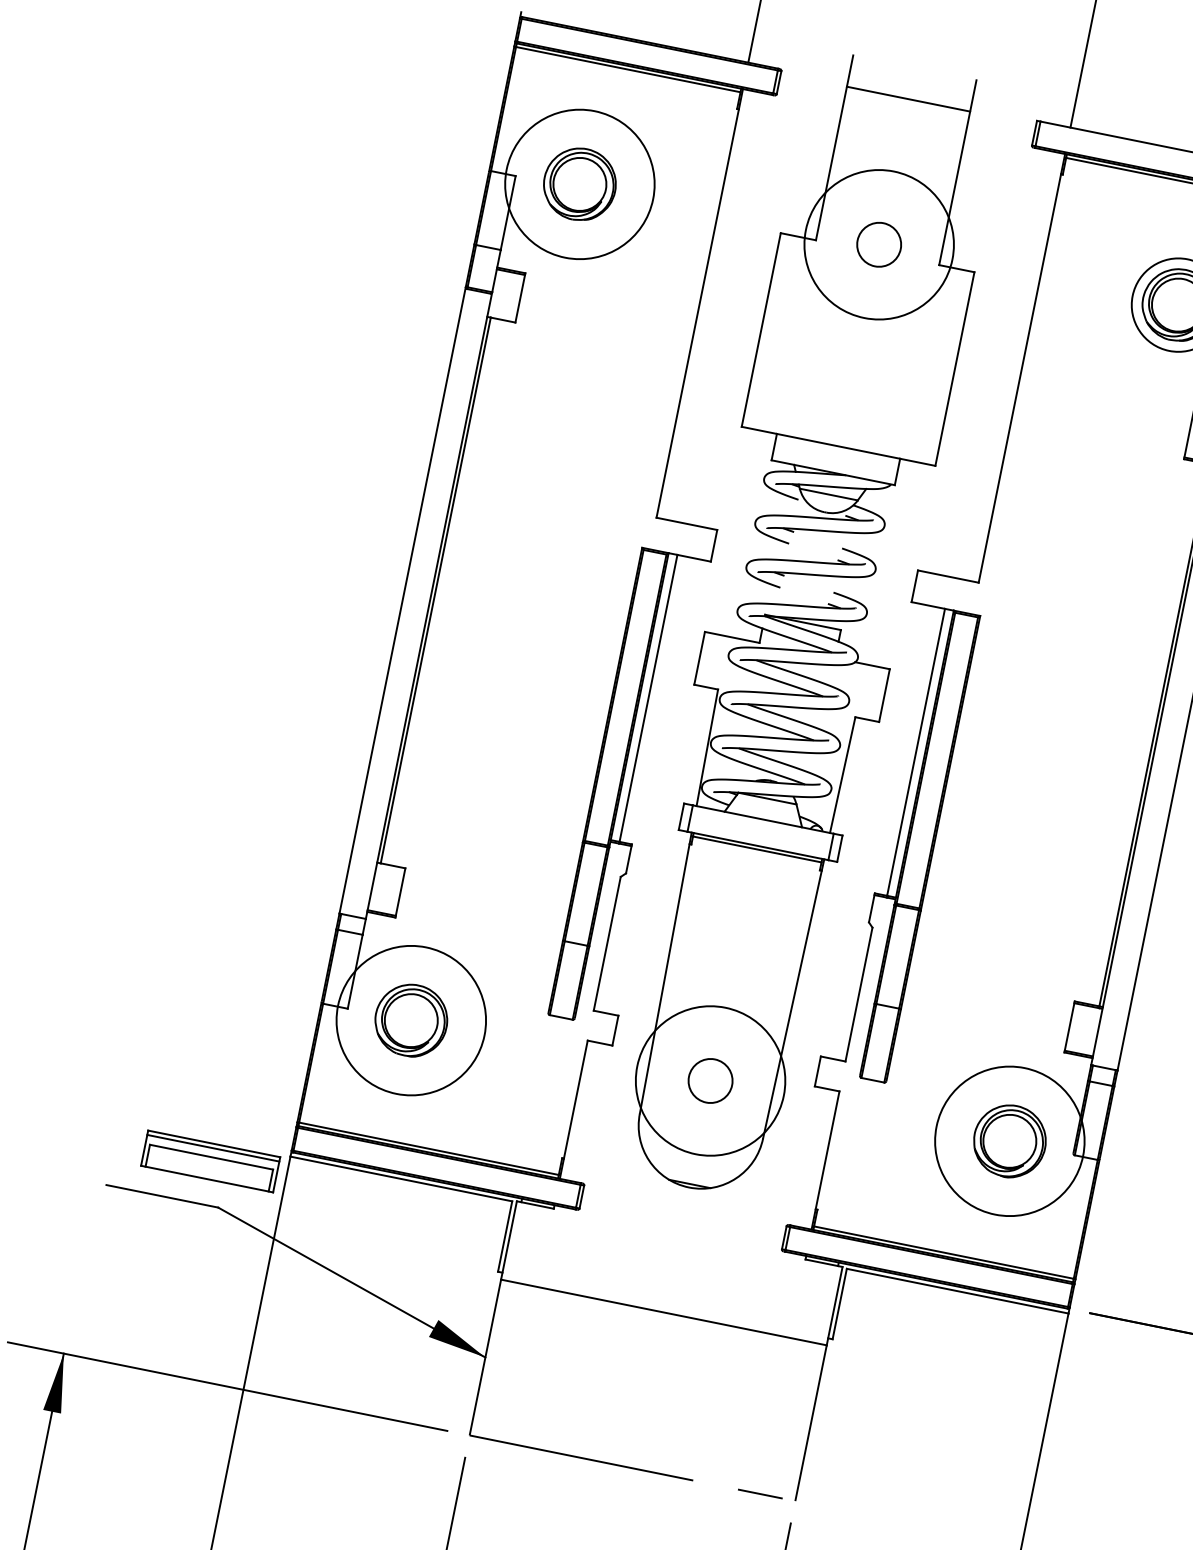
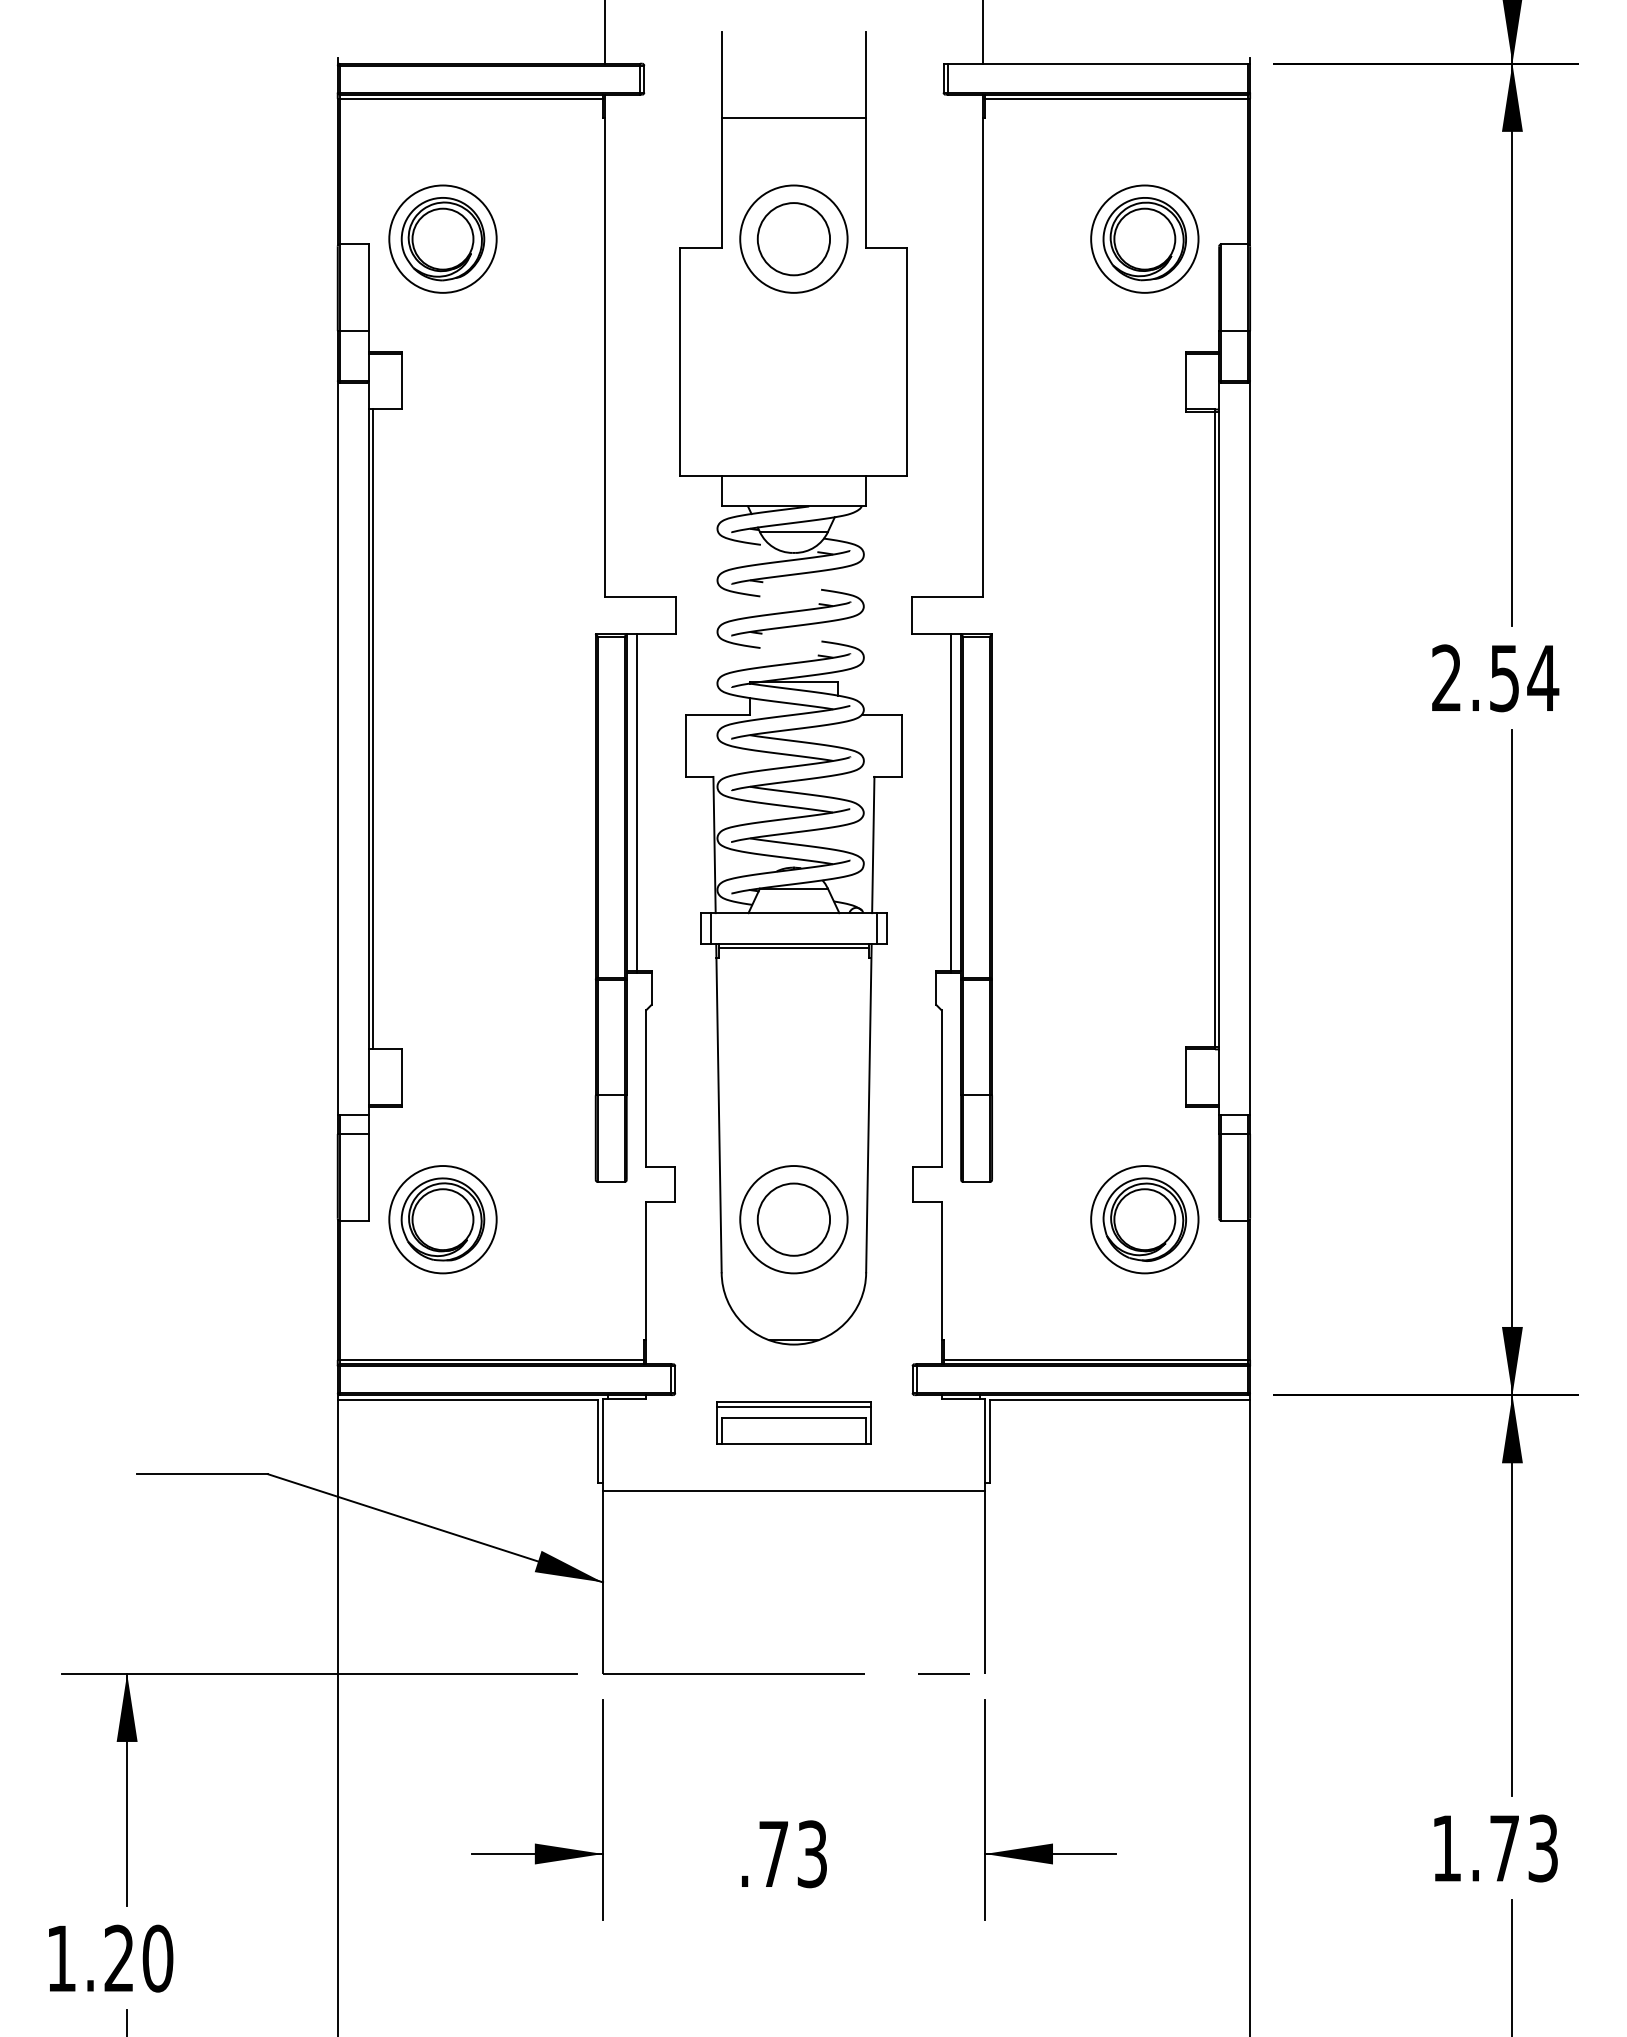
line: (908, 99) -> (793, 118), moved
circle: (579, 183) -> (442, 238), size x0.62
circle: (878, 244) -> (793, 238), size x0.62
circle: (878, 244) -> (793, 239), size x1.43
circle: (410, 1020) -> (442, 1219), size x0.62
circle: (710, 1080) -> (793, 1219), size x0.62
circle: (710, 1080) -> (793, 1219), size x1.43
circle: (1009, 1141) -> (1144, 1219), size x0.62
part: (210, 1161) -> (793, 1422), moved

